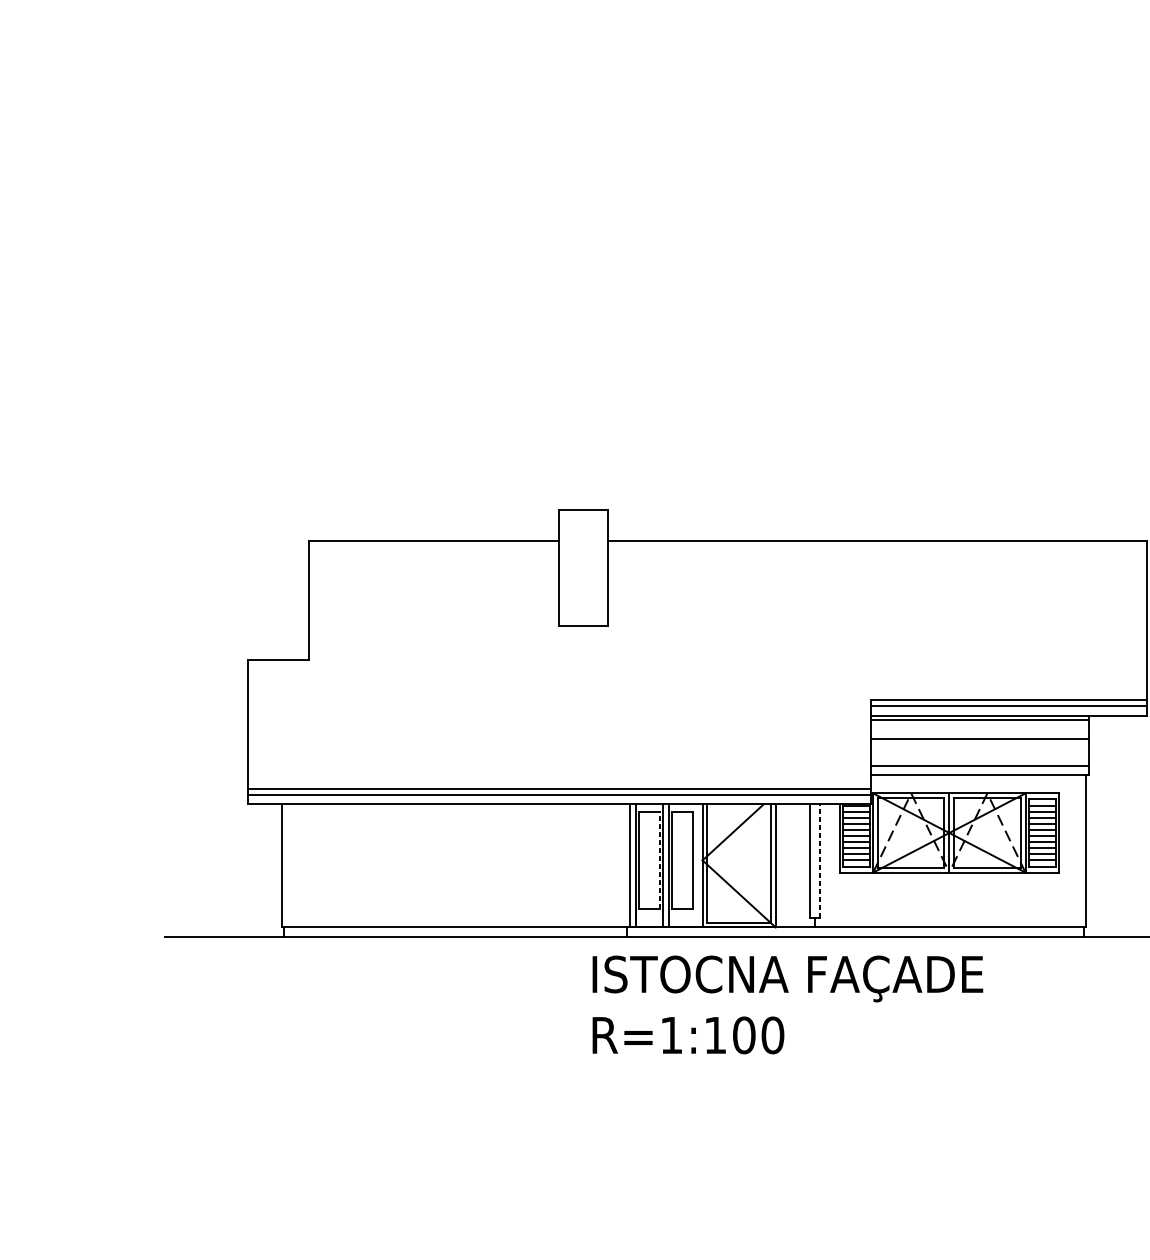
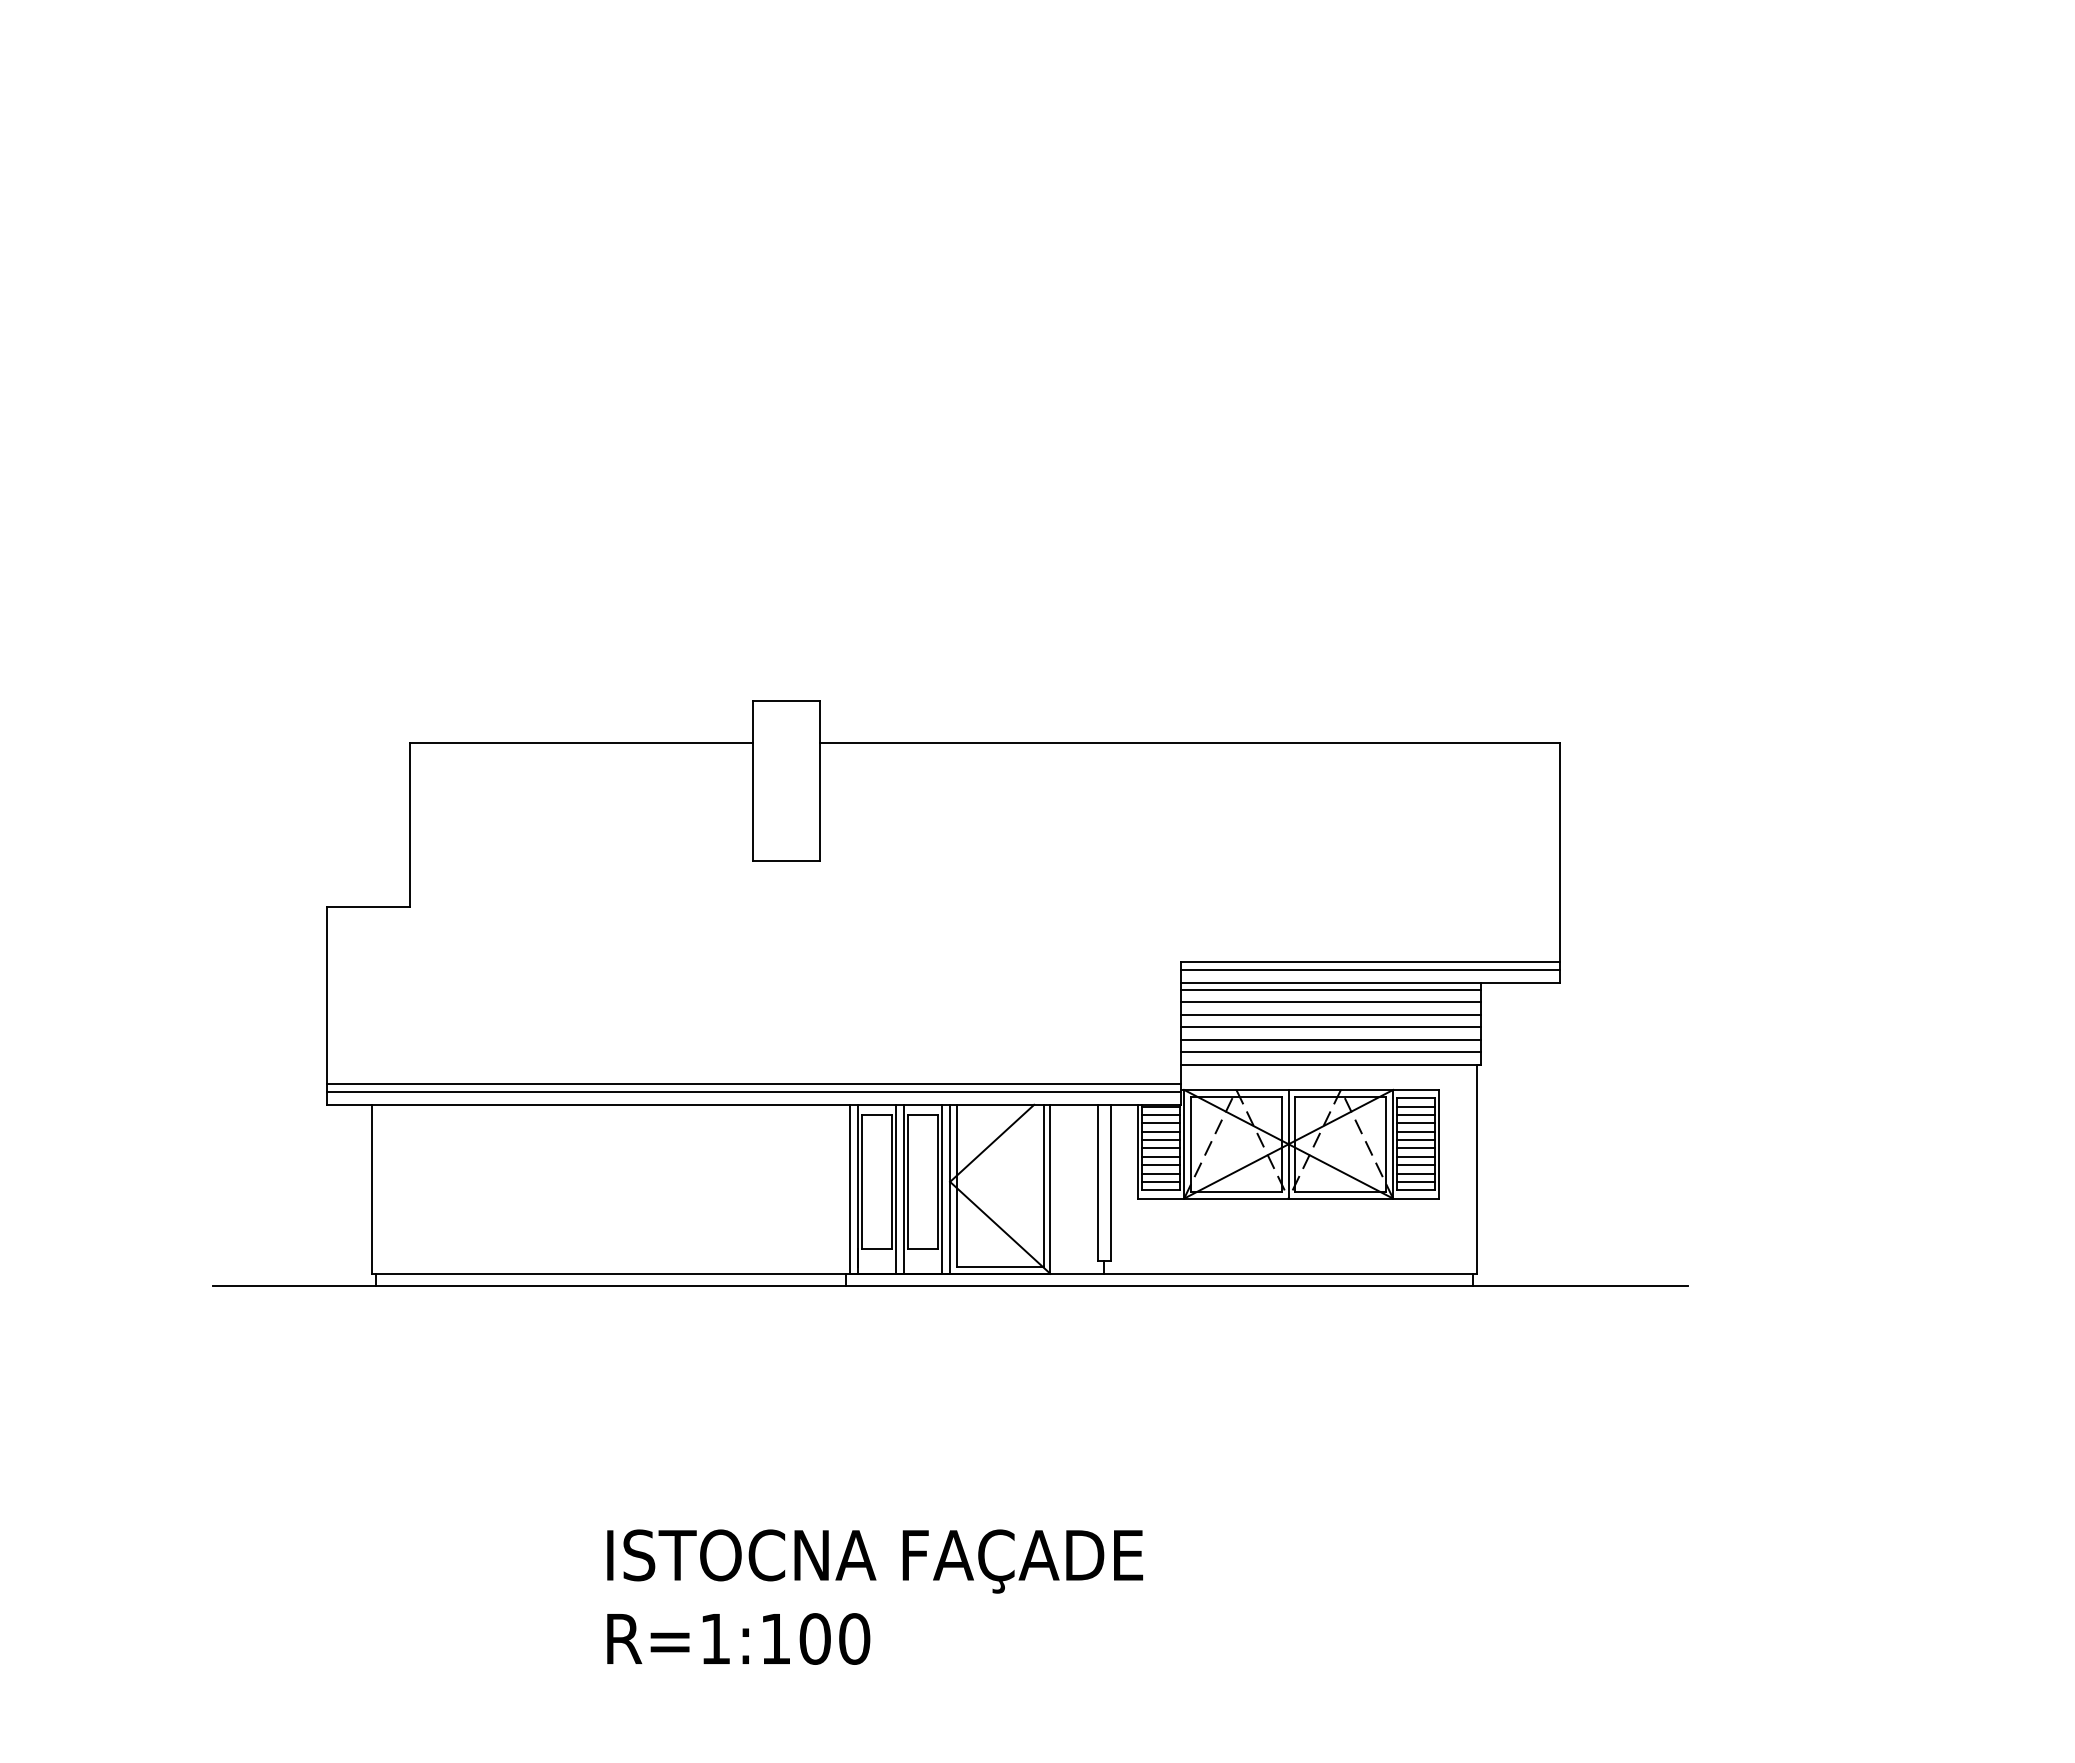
line: (979, 729) -> (1330, 1002), added
line: (979, 747) -> (1330, 1027), added
line: (979, 756) -> (1330, 1039), added
line: (659, 860) -> (891, 1181), dashed -> solid
line: (820, 860) -> (1111, 1182), dashed -> solid
line: (696, 865) -> (941, 1188), added
text: (787, 1004) -> (874, 1596), moved

